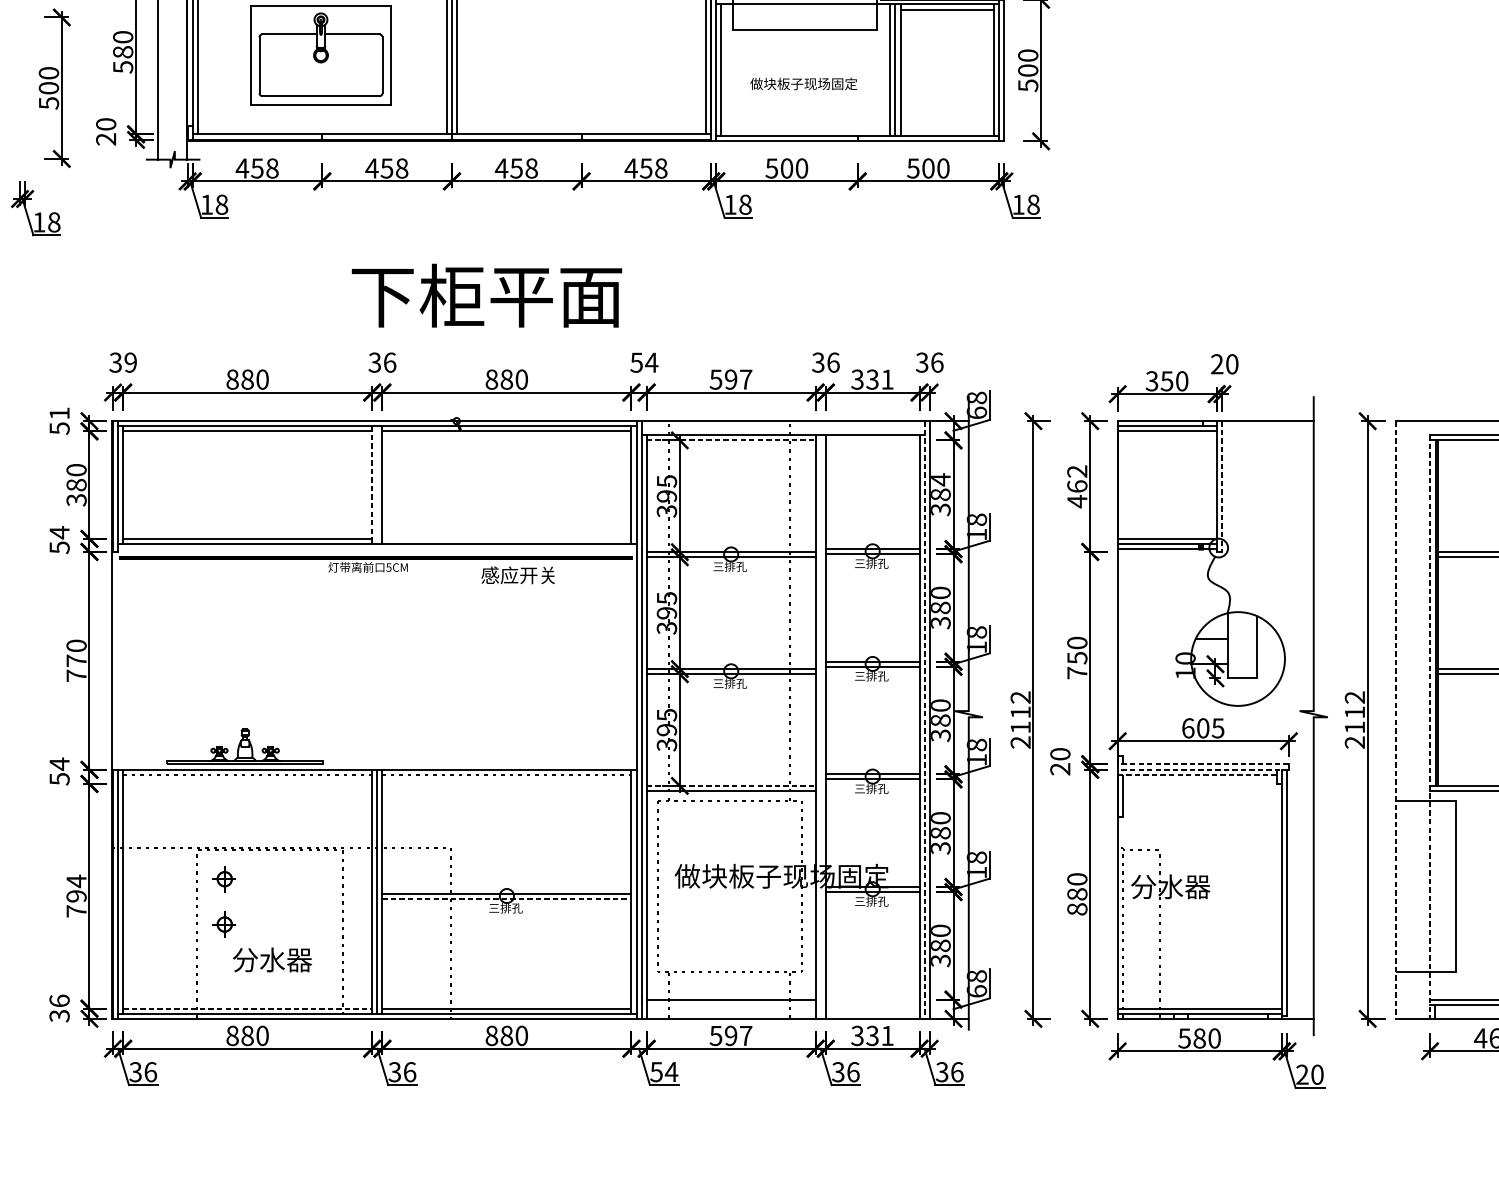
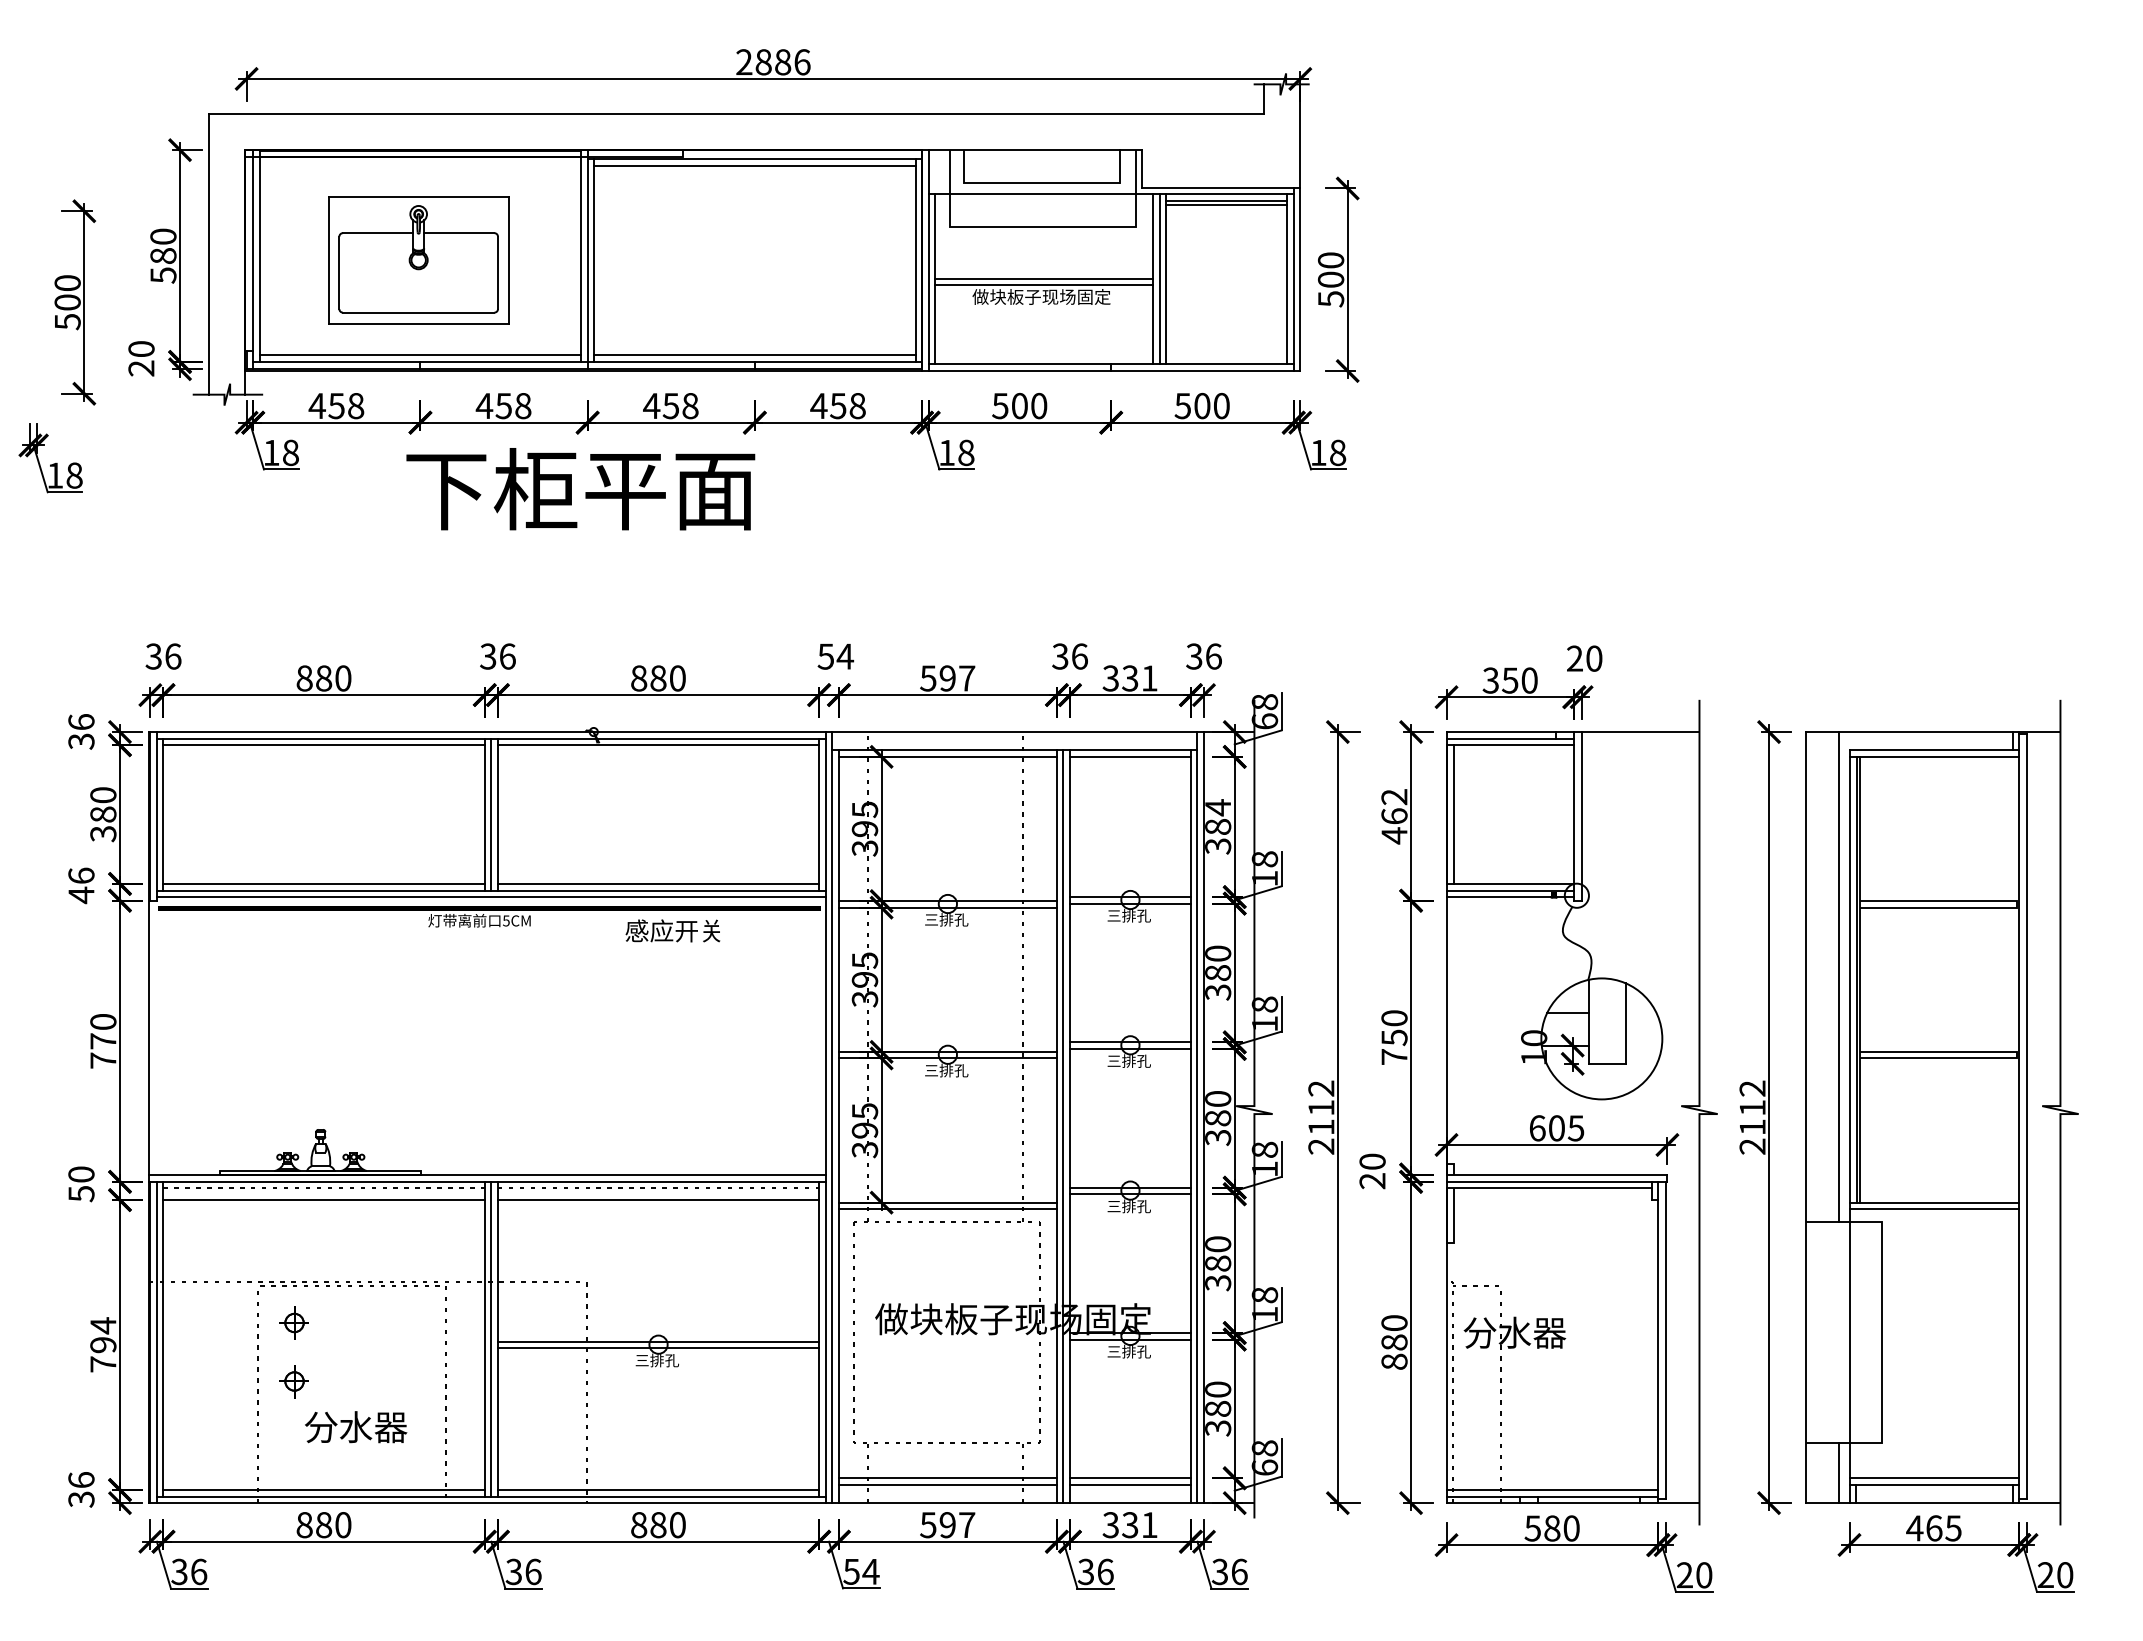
line: (947, 12) -> (1226, 204), added
line: (806, 69) -> (1044, 278), added
line: (806, 75) -> (1044, 285), added
line: (322, 129) -> (420, 355), added
line: (581, 129) -> (754, 355), added
text: (486, 295) -> (580, 489), moved
text: (130, 362) -> (173, 656), 39 -> 36
text: (59, 420) -> (81, 731), 51 -> 36
line: (730, 440) -> (947, 756), dashed -> solid
line: (872, 440) -> (1130, 756), added
line: (372, 485) -> (484, 814), dashed -> solid
line: (377, 485) -> (491, 814), added
line: (1123, 485) -> (1453, 814), added
line: (1222, 486) -> (1581, 816), dashed -> solid
line: (506, 538) -> (658, 883), added
text: (59, 540) -> (81, 885), 54 -> 46
line: (376, 549) -> (490, 897), added
line: (1421, 611) -> (1838, 977), added
line: (924, 719) -> (1197, 1117), dashed -> solid
line: (1395, 719) -> (1805, 1117), dashed -> solid
line: (820, 726) -> (1063, 1126), added
line: (1430, 727) -> (1849, 1127), dashed -> solid
text: (59, 764) -> (81, 1174), 54 -> 50
line: (373, 764) -> (486, 1174), added
line: (1202, 764) -> (1556, 1174), dashed -> solid
line: (1202, 769) -> (1556, 1181), dashed -> solid
line: (1197, 774) -> (1549, 1188), dashed -> solid
line: (247, 784) -> (323, 1200), added
line: (506, 784) -> (658, 1200), added
line: (730, 785) -> (947, 1202), dashed -> solid
line: (506, 898) -> (658, 1348), dashed -> solid
line: (1421, 995) -> (1838, 1472), added
line: (872, 999) -> (1130, 1478), added
line: (730, 1004) -> (947, 1484), added
line: (872, 1004) -> (1130, 1484), added
line: (248, 1008) -> (324, 1489), dashed -> solid

